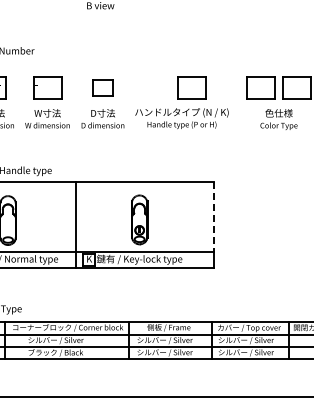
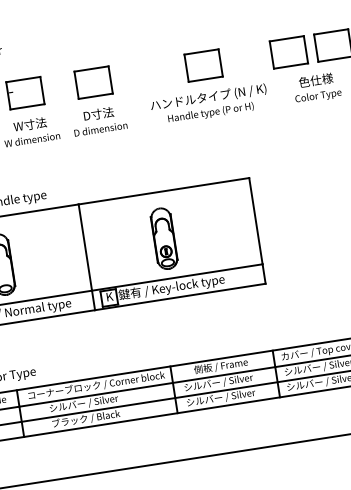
part: (102, 87) -> (93, 82), size x1.43
text: (181, 118) -> (209, 104), moved
line: (214, 217) -> (256, 221), dashed -> solid

